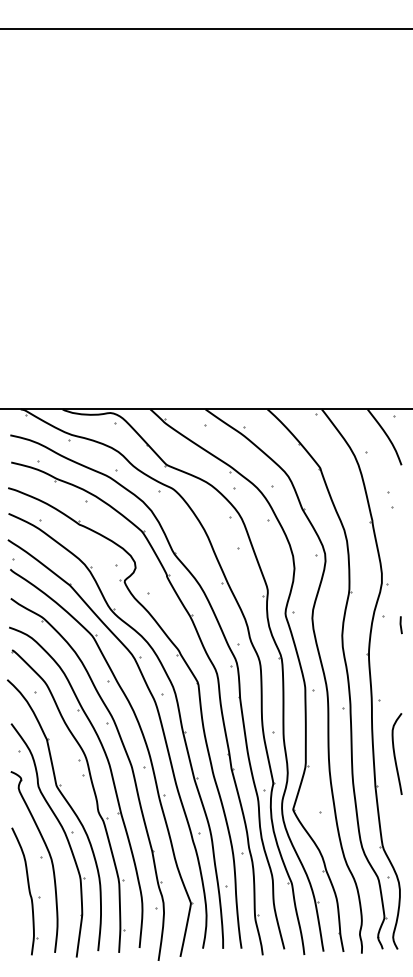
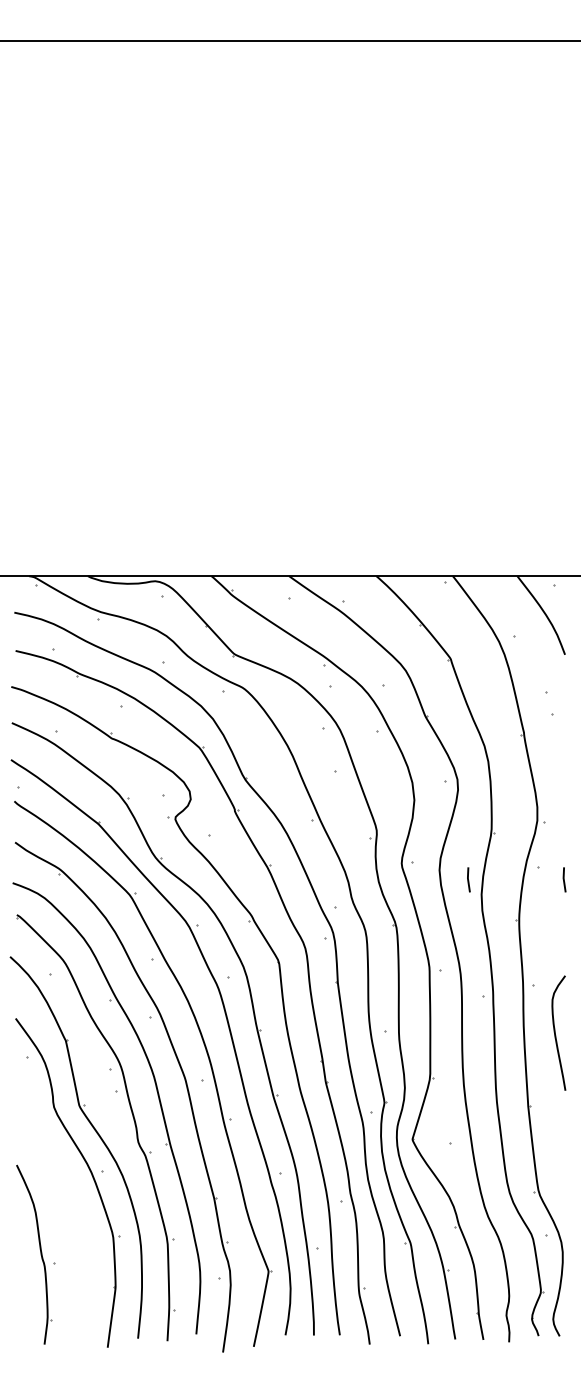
line: (332, 625) -> (467, 880), added
curve: (395, 753) -> (556, 1032), moved
part: (40, 857) -> (56, 1206), removed

